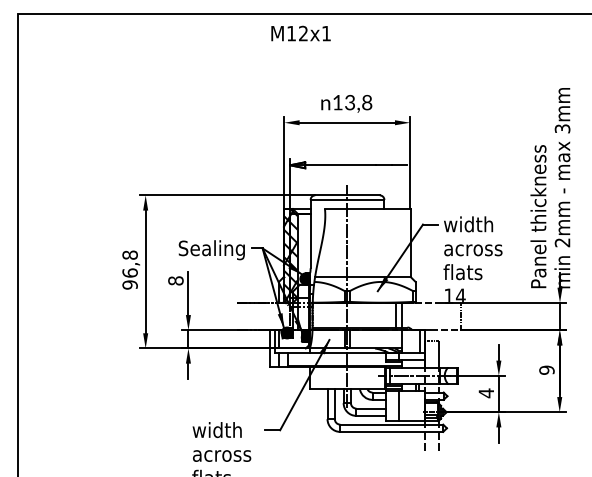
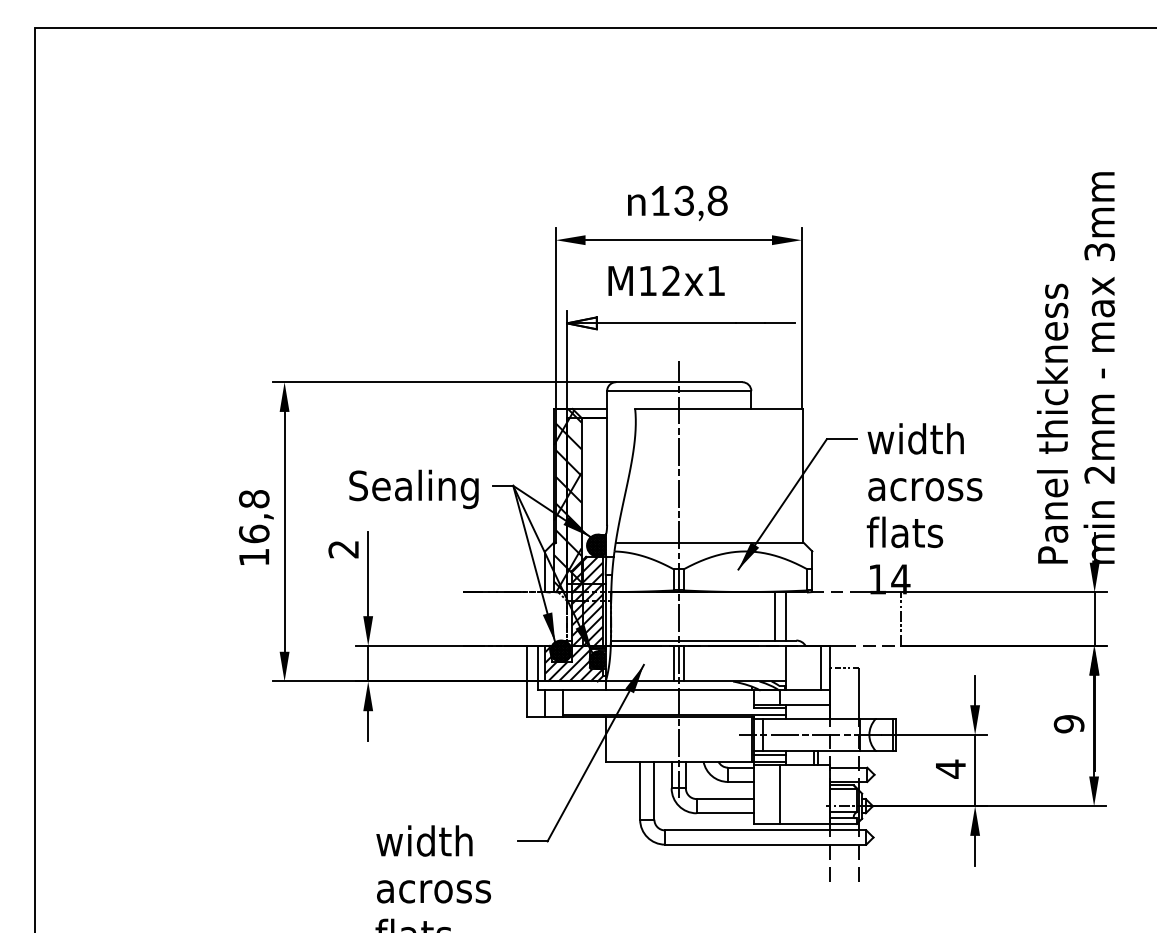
text: (300, 33) -> (665, 280), moved
text: (175, 280) -> (342, 548), 8 -> 2
text: (129, 284) -> (252, 556), 96,8 -> 16,8
hatch: (293, 316) -> (573, 618), added

